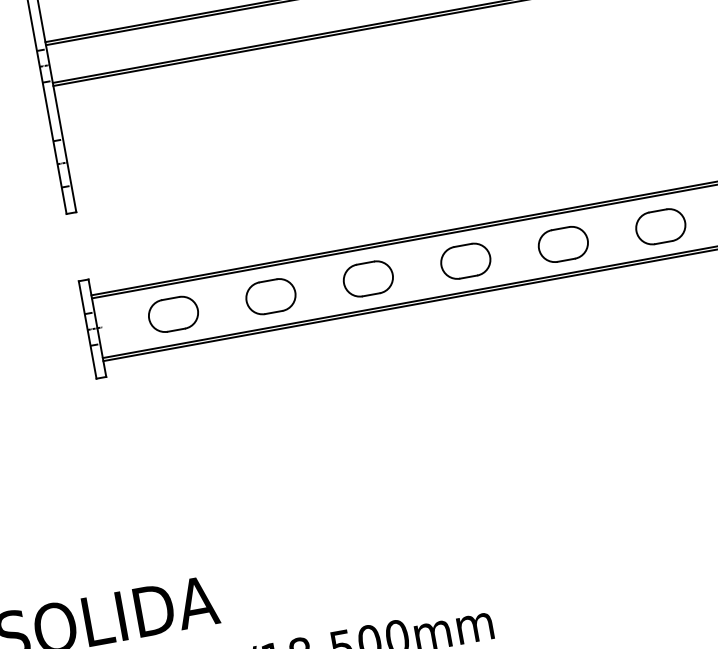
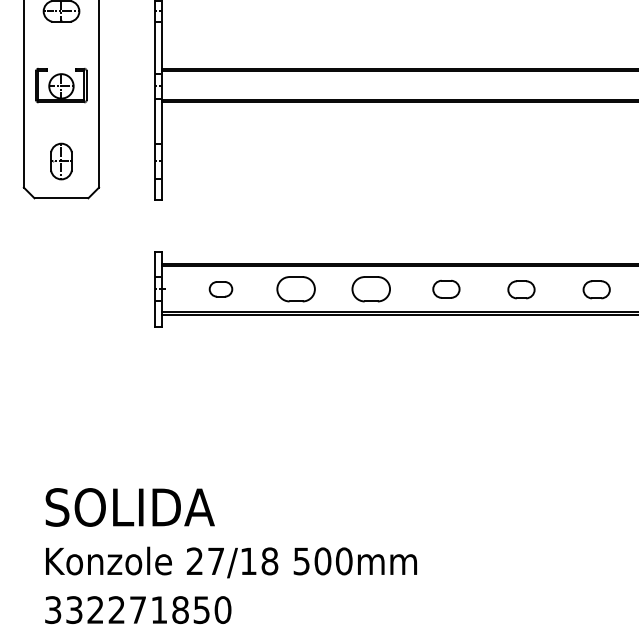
part: (660, 226) -> (596, 289), size x0.7
part: (563, 243) -> (521, 289), size x0.7
part: (466, 261) -> (446, 289), size x0.7
part: (172, 314) -> (220, 289), size x0.6

